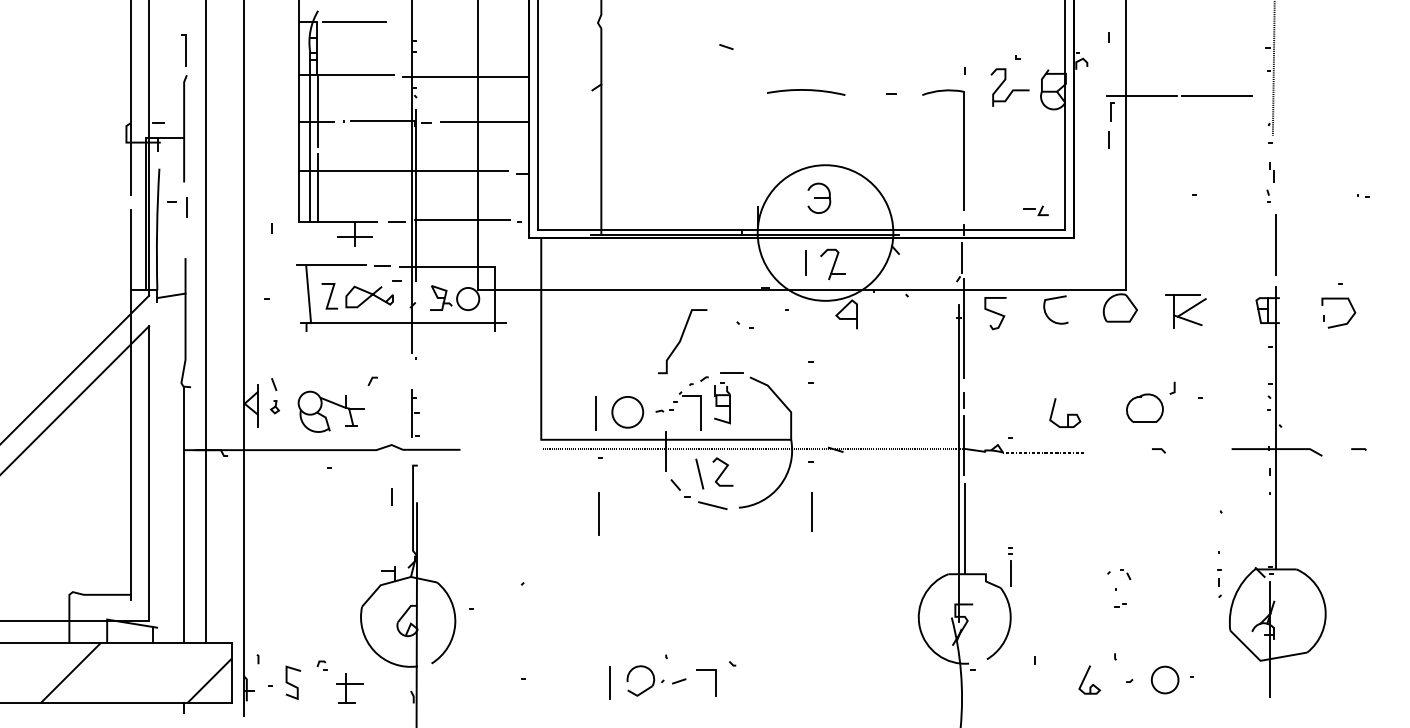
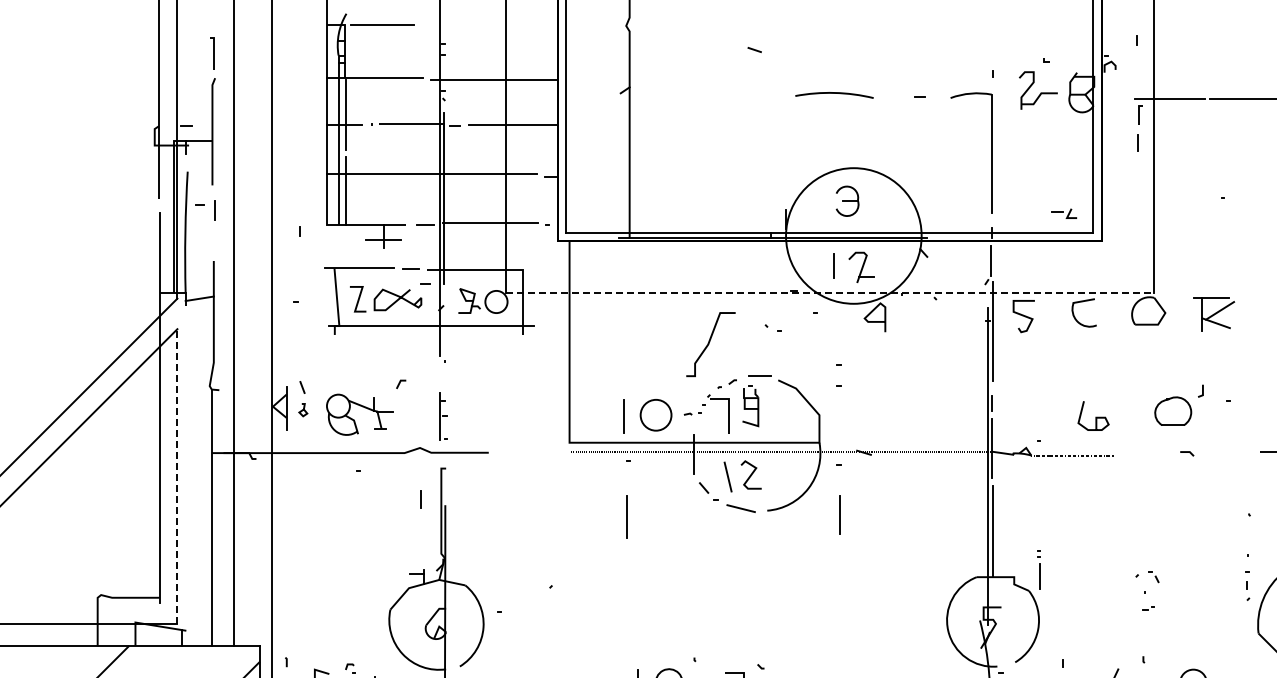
line: (801, 290) -> (829, 293), solid -> dashed
line: (149, 472) -> (177, 475), solid -> dashed

